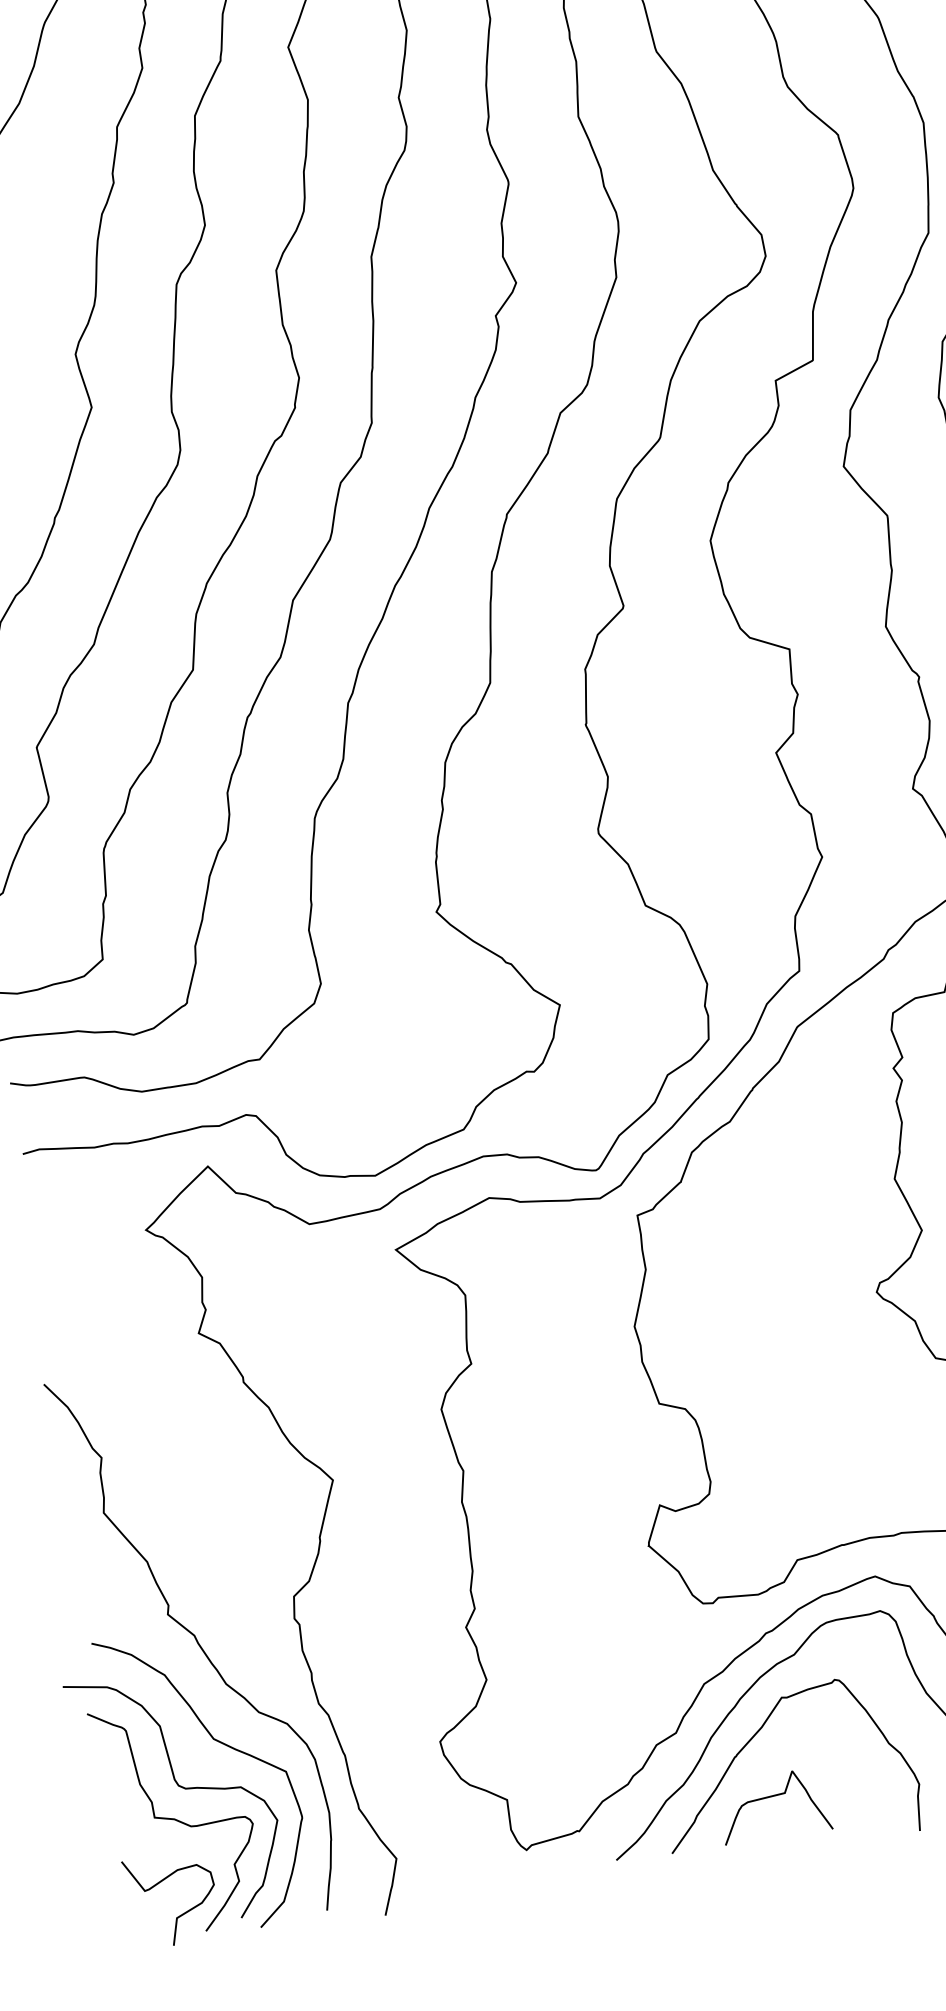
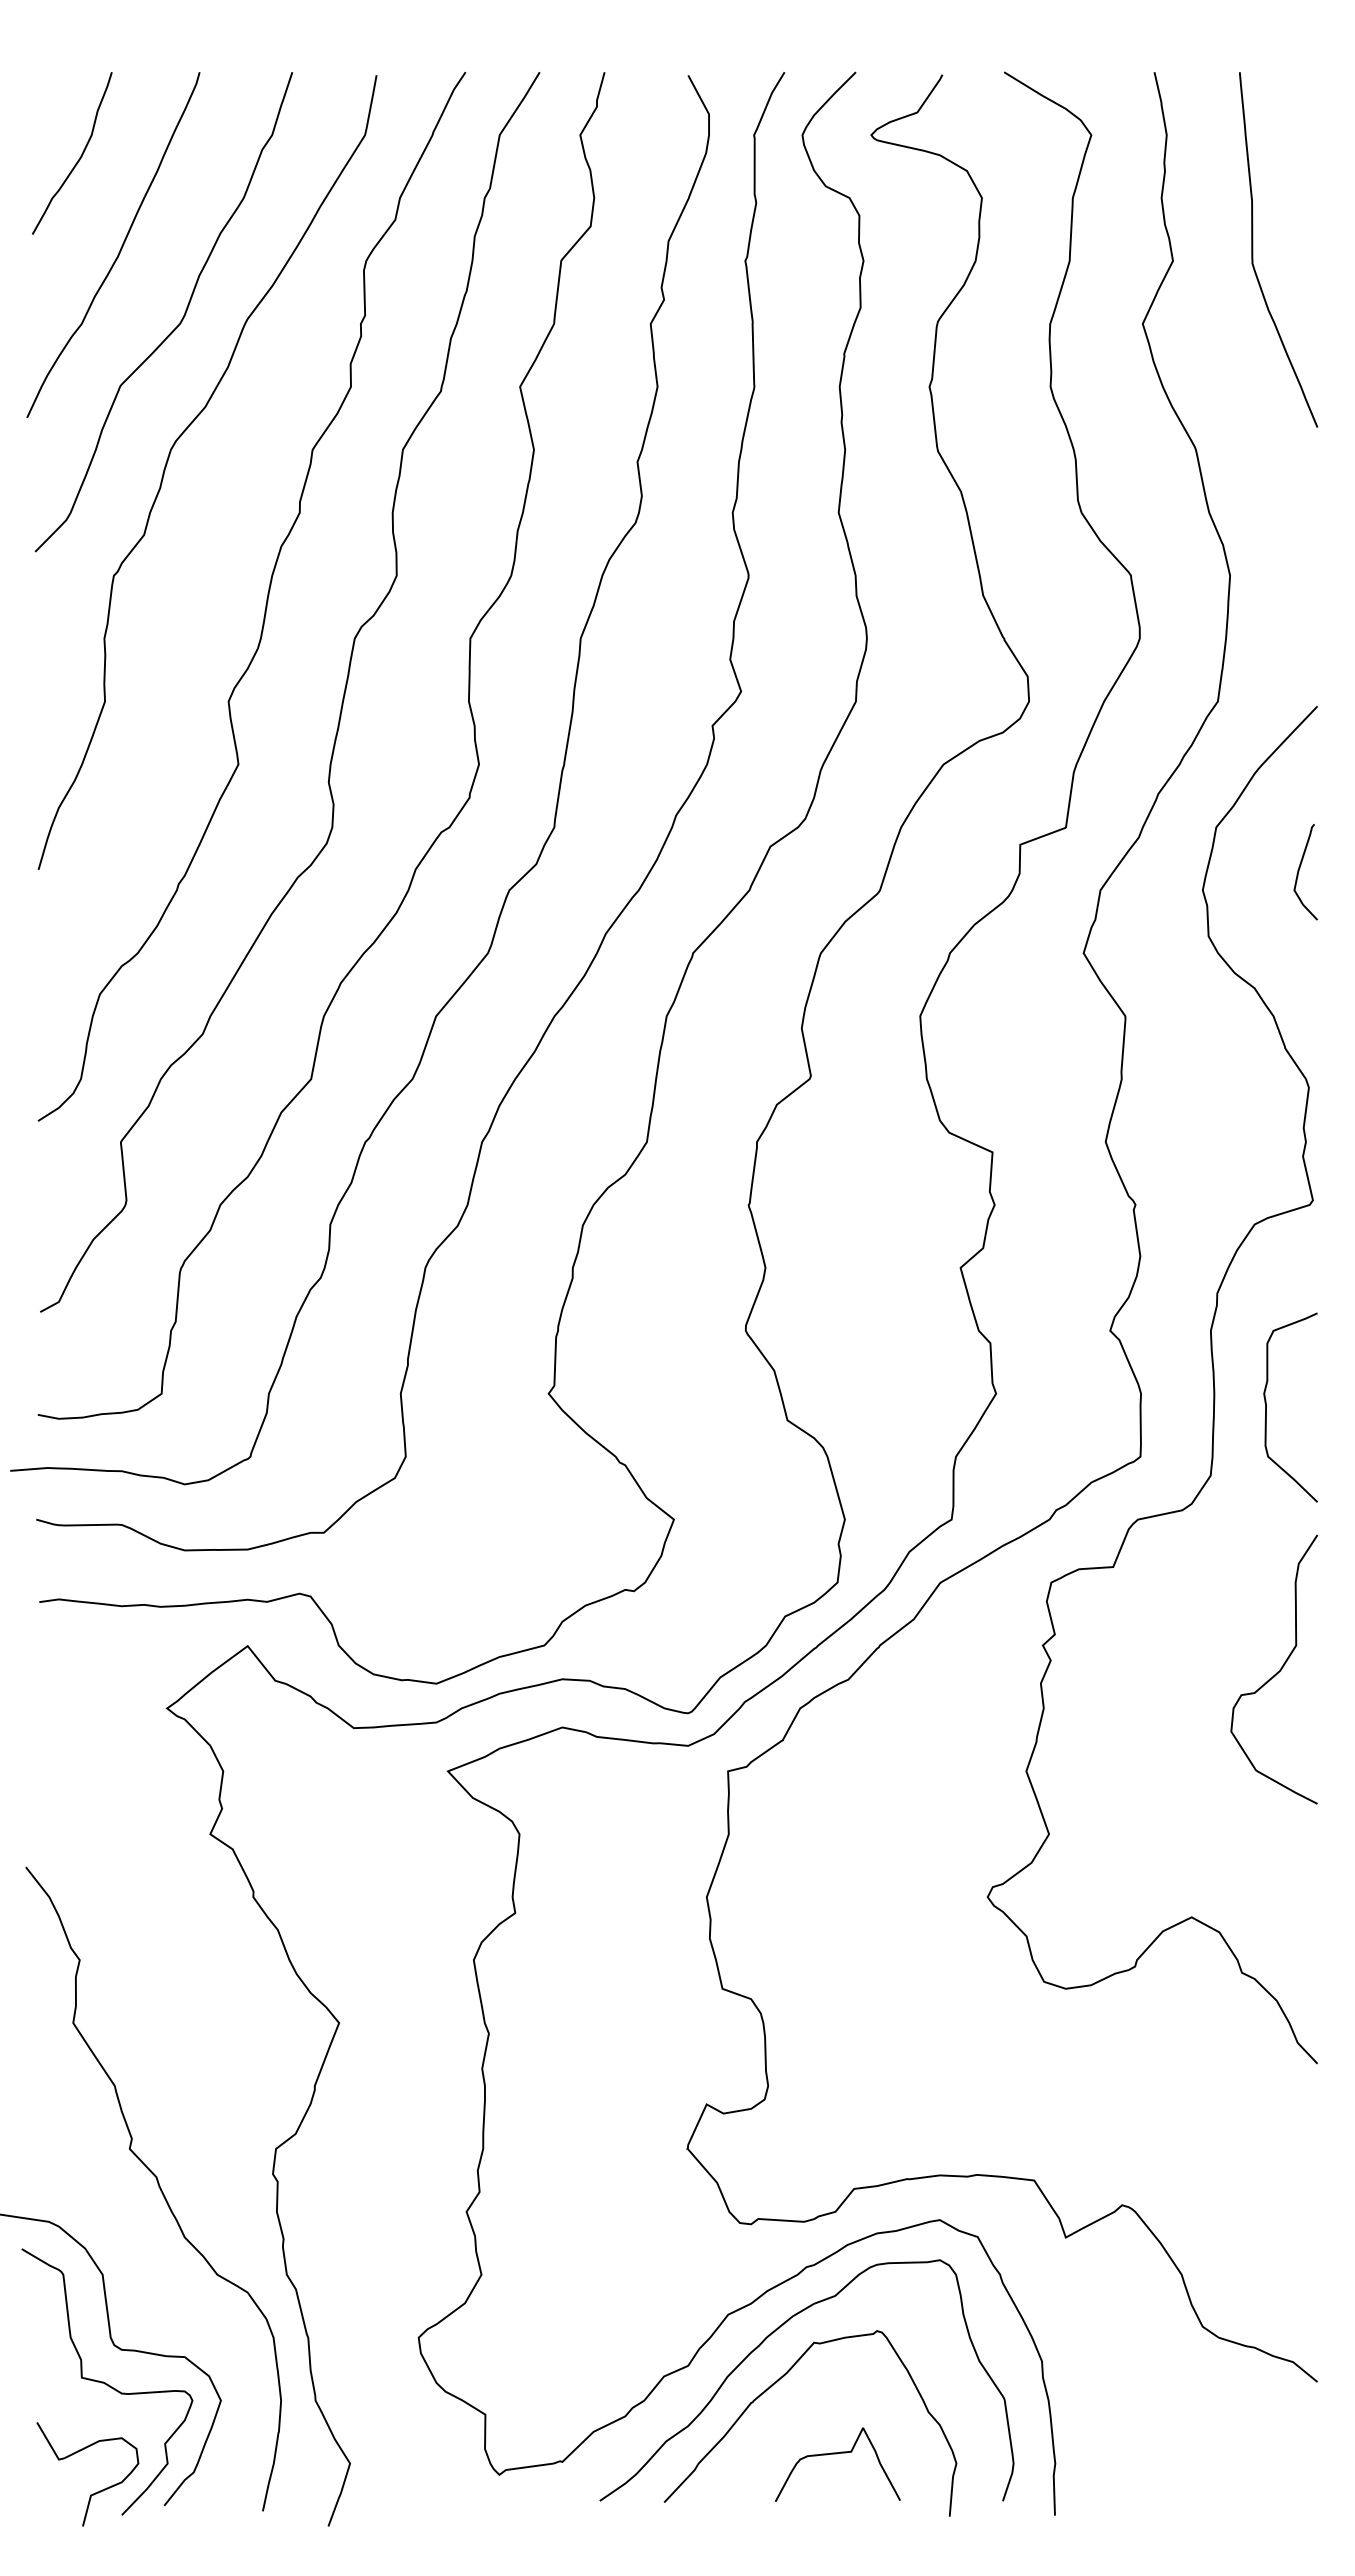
curve: (221, 1743) -> (169, 2304), removed
curve: (772, 1797) -> (836, 2454), moved

